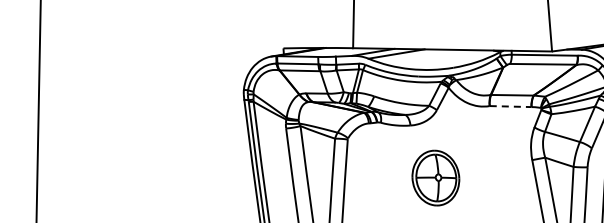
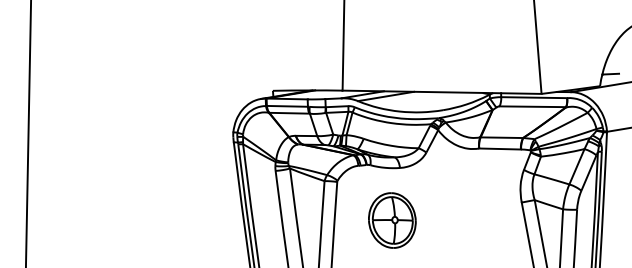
line: (511, 107) -> (500, 149), dashed -> solid
part: (436, 178) -> (392, 220), moved

